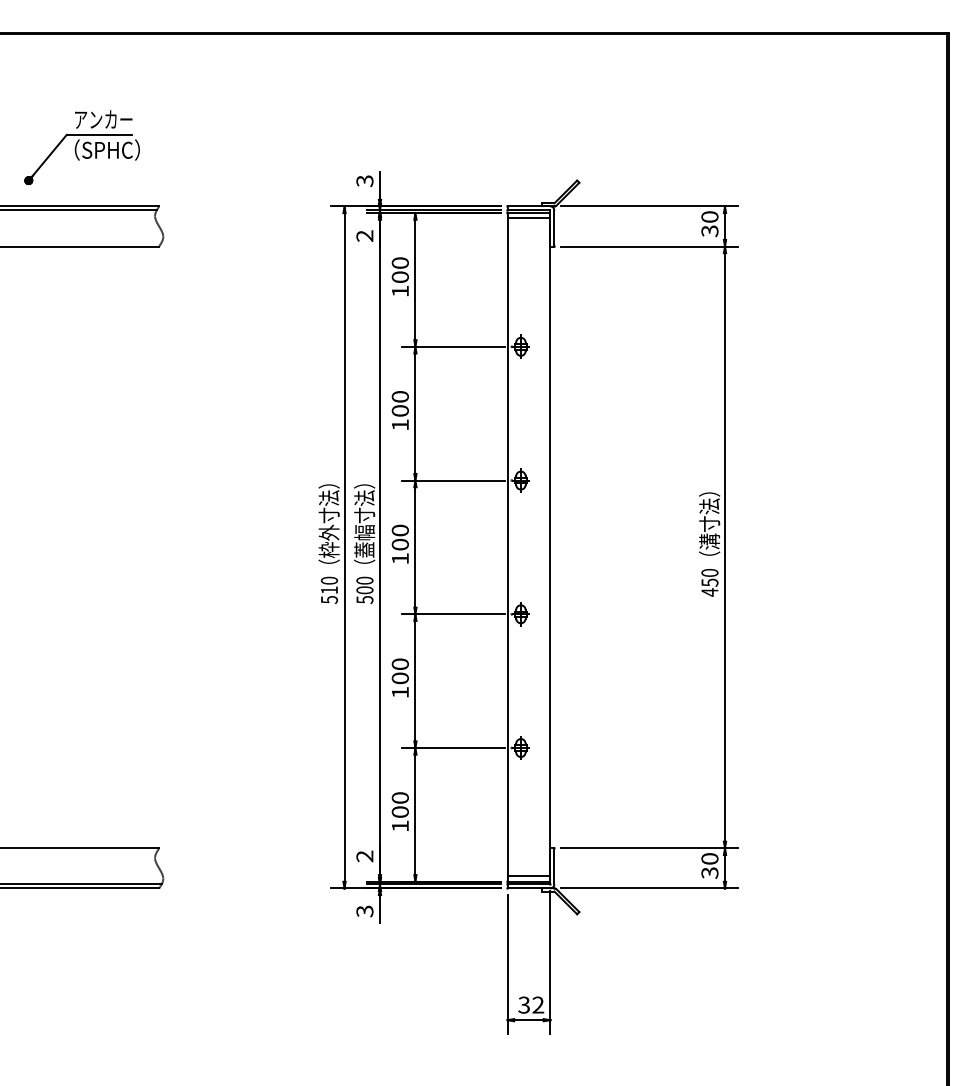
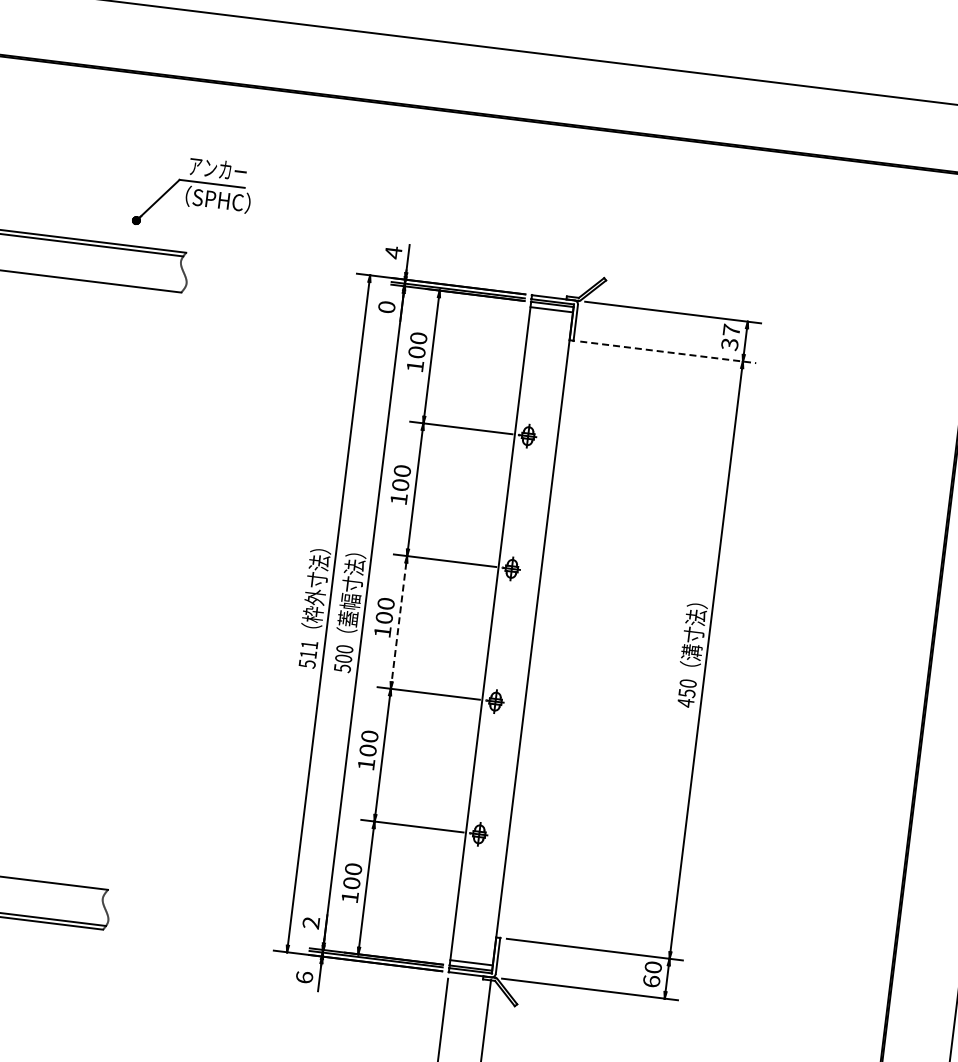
part: (81, 147) -> (192, 194), moved
text: (364, 180) -> (393, 252), 3 -> 4
text: (709, 216) -> (731, 329), 30 -> 37
text: (364, 235) -> (386, 306), 2 -> 0
line: (649, 246) -> (668, 352), solid -> dashed
line: (415, 547) -> (399, 622), solid -> dashed
text: (329, 580) -> (309, 644), 510 -> 511
text: (709, 873) -> (651, 981), 30 -> 60
text: (364, 911) -> (304, 977), 3 -> 6

